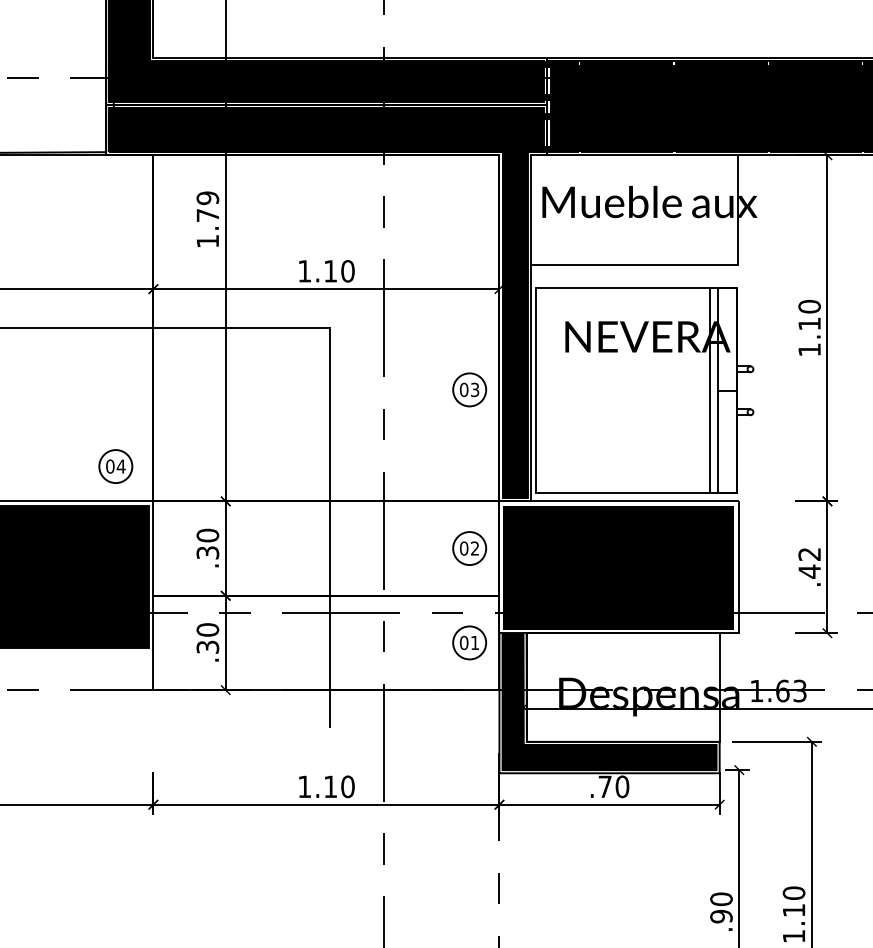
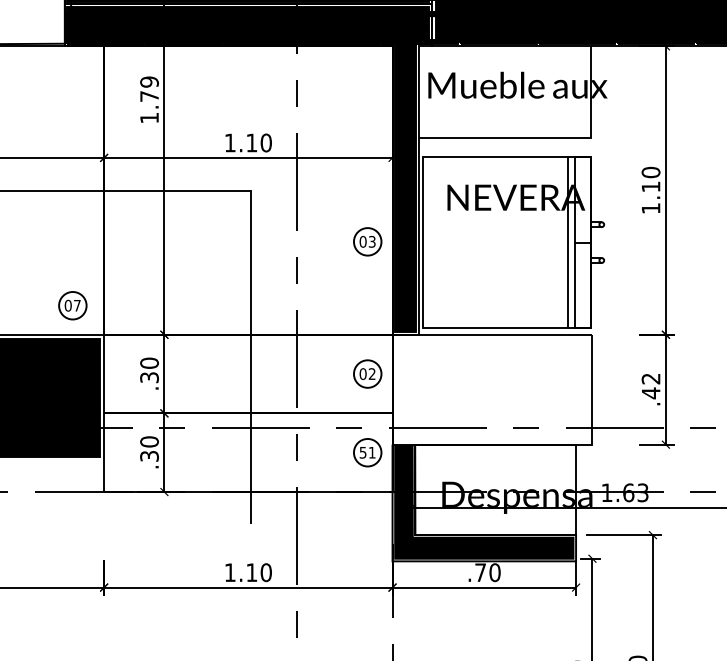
text: (120, 466) -> (76, 305), 04 -> 07
fill: (618, 568) -> (491, 390), removed
text: (464, 642) -> (363, 452), 01 -> 51

